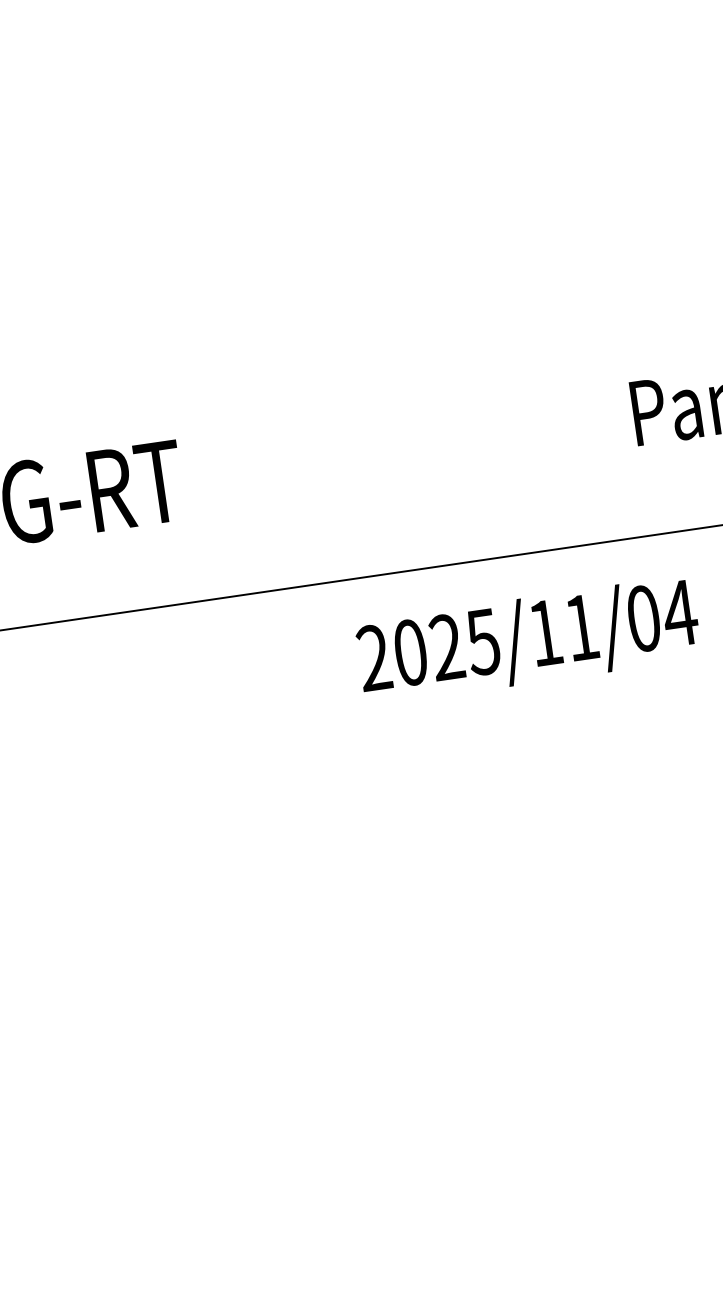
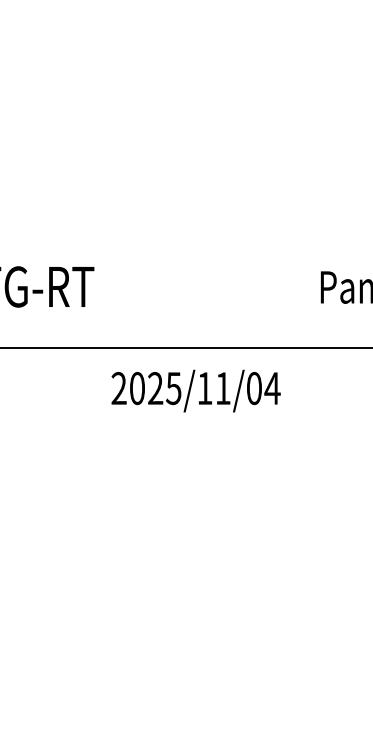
text: (527, 639) -> (195, 390), moved

